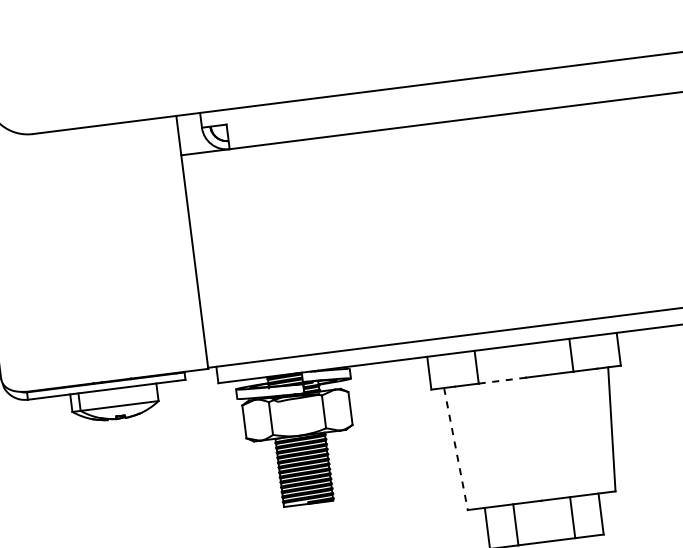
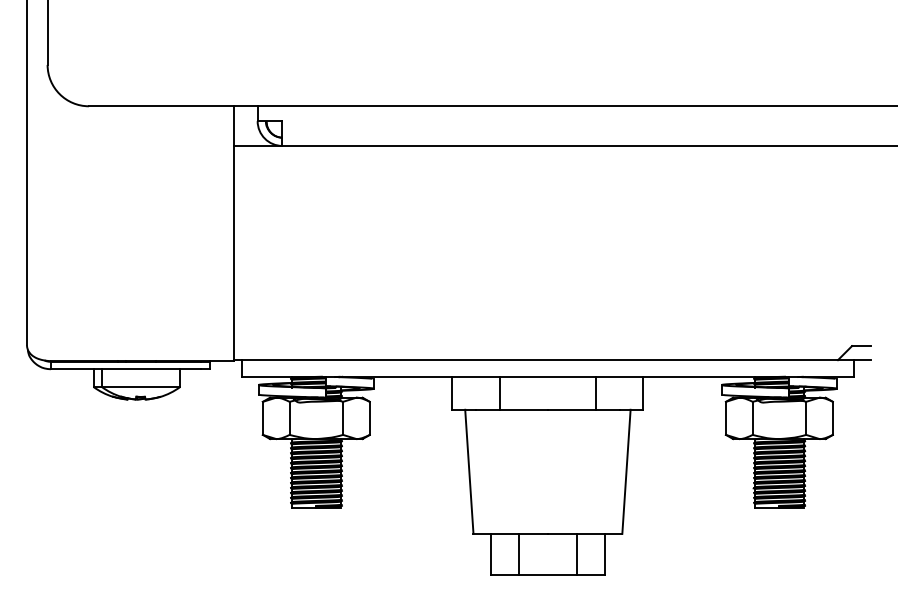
line: (502, 380) -> (524, 409), dashed -> solid
line: (456, 449) -> (469, 472), dashed -> solid

